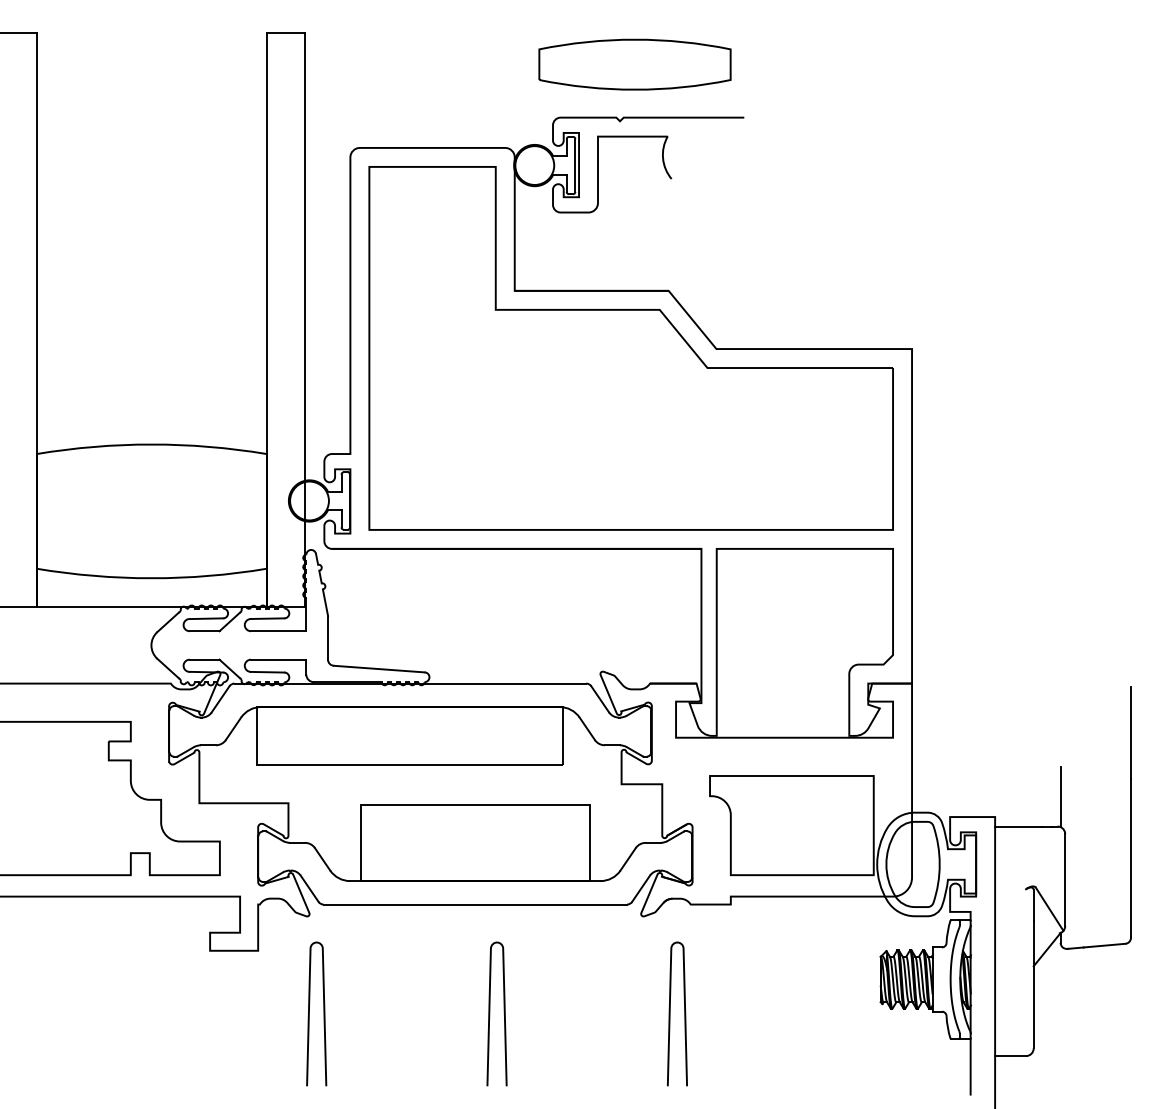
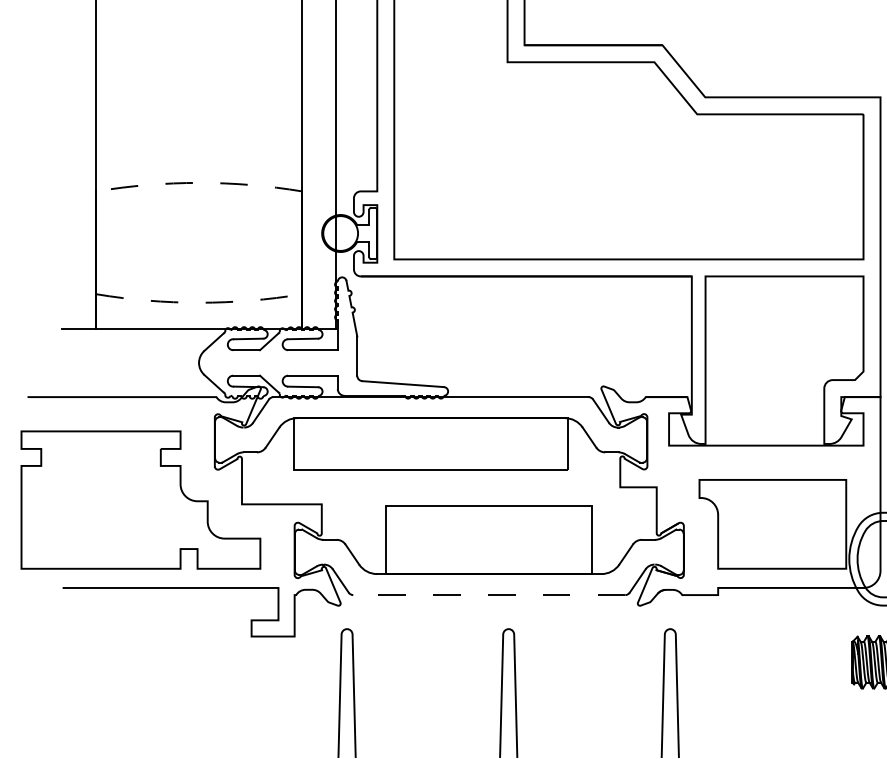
arc: (151, 444) -> (199, 182), solid -> dashed
arc: (151, 578) -> (199, 302), solid -> dashed
line: (475, 904) -> (489, 595), solid -> dashed

